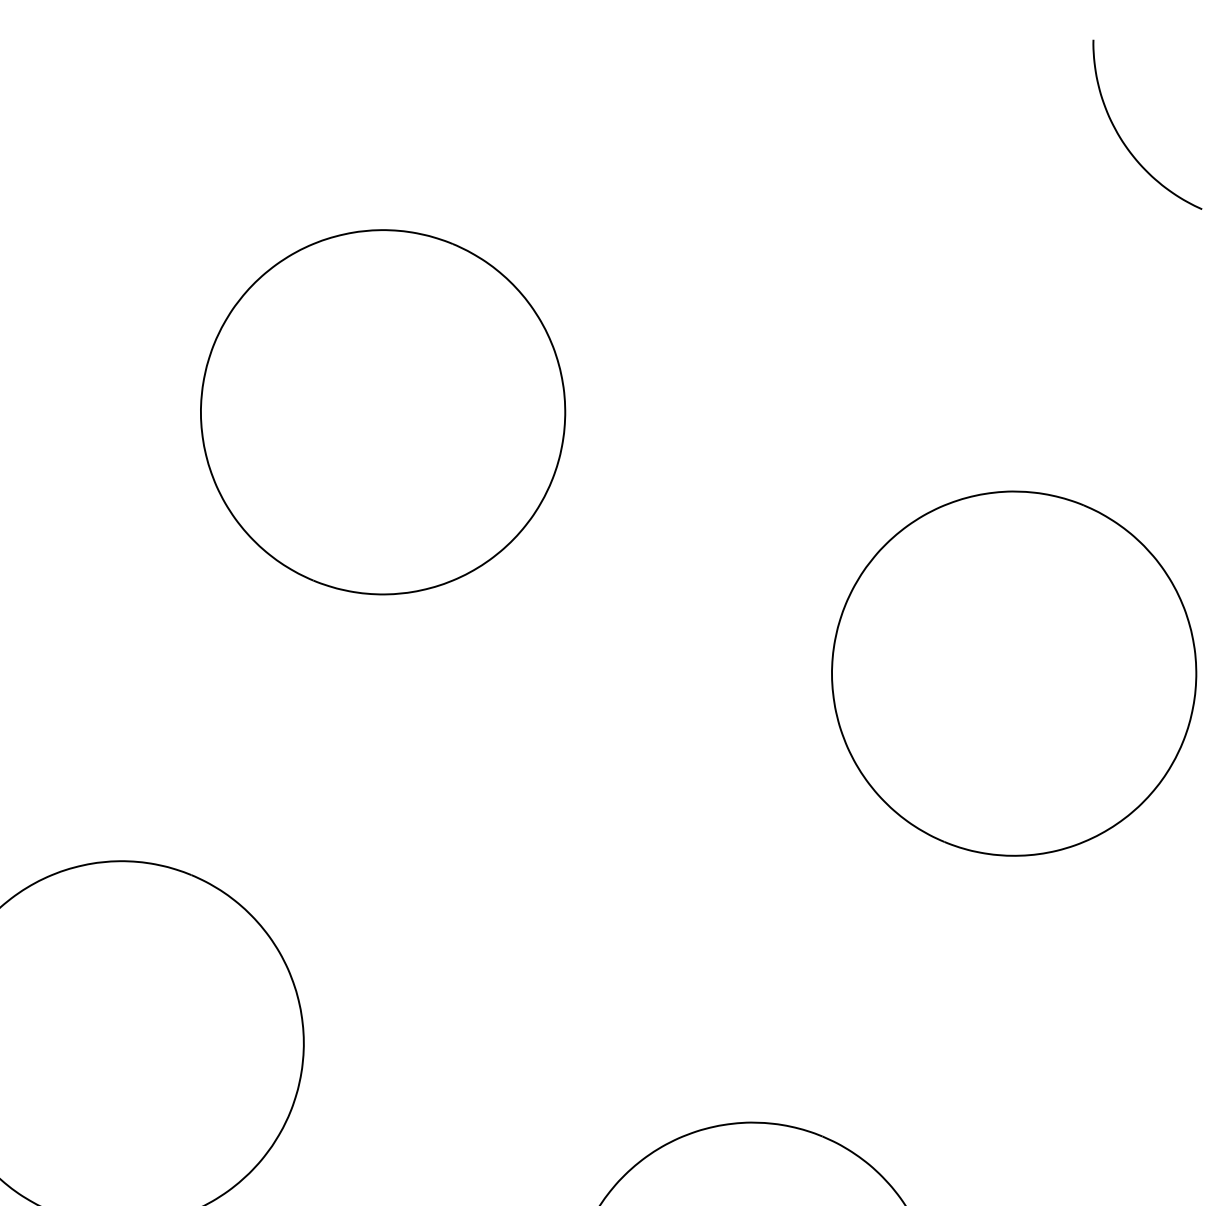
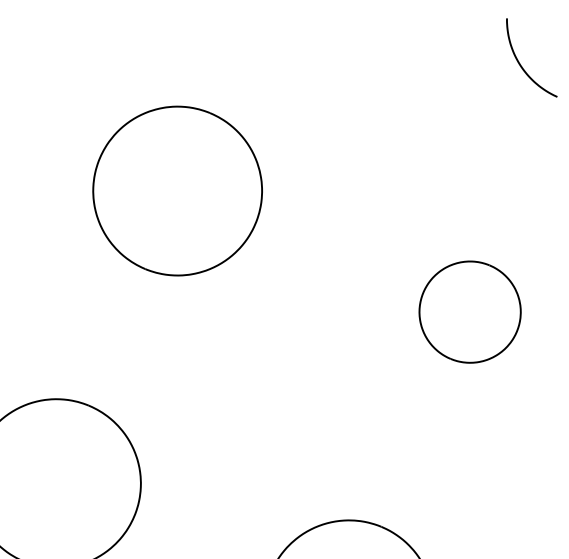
part: (1012, 672) -> (469, 311), size x0.6

